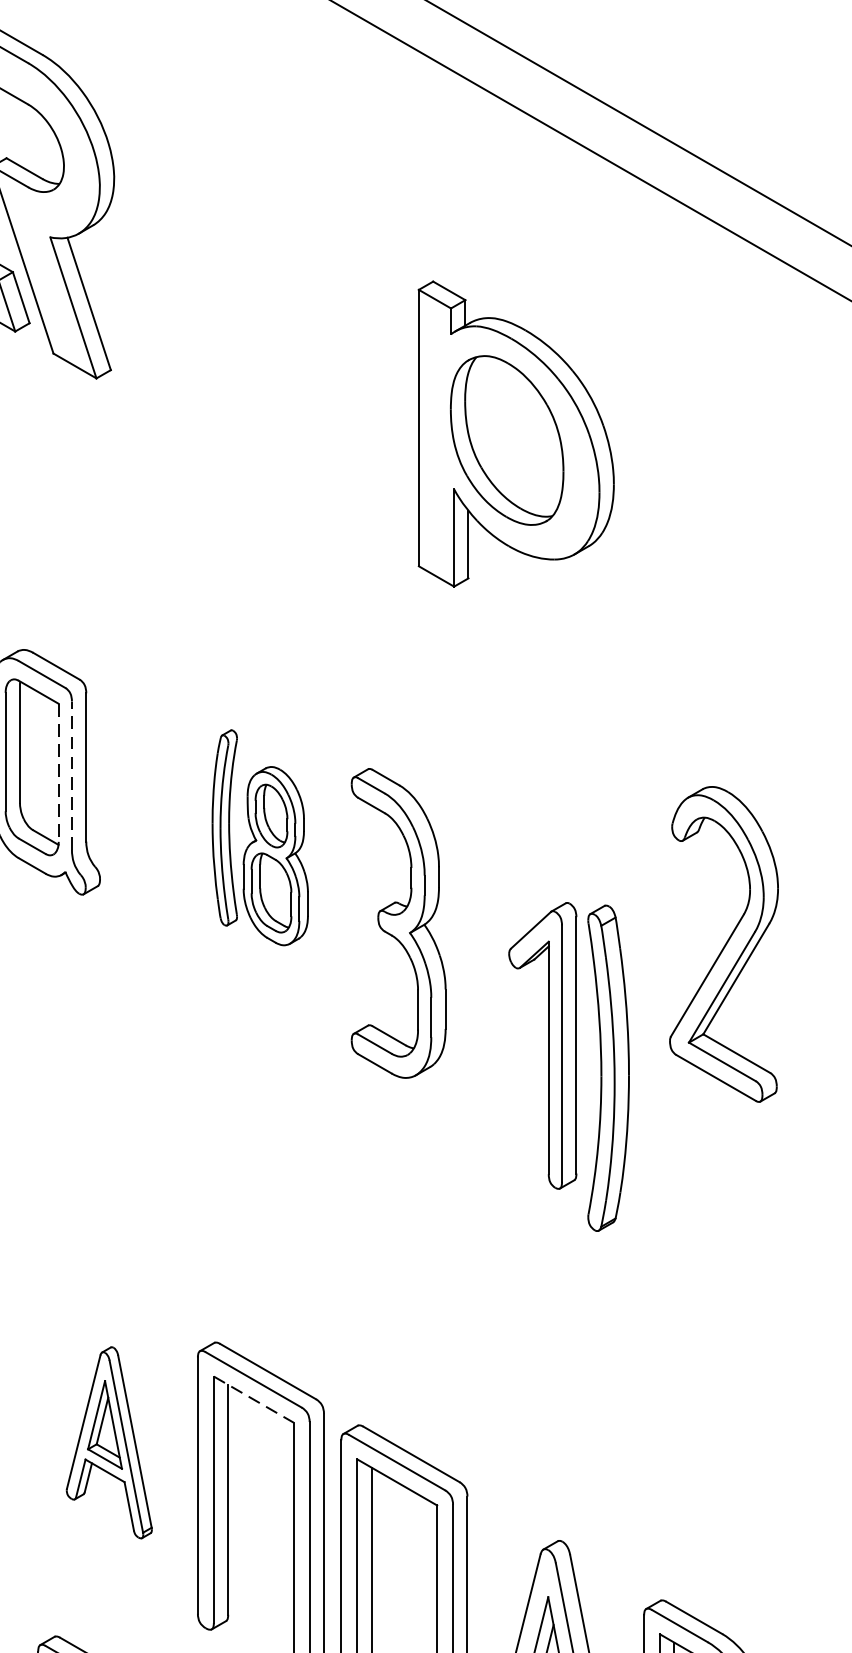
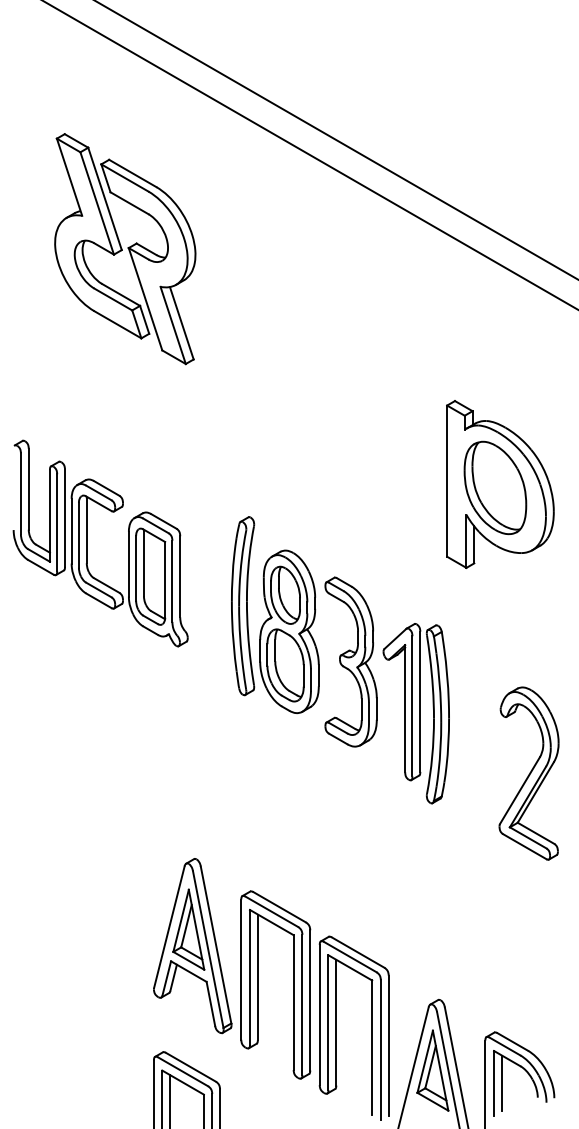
part: (516, 434) -> (500, 484), moved
line: (59, 772) -> (165, 579), dashed -> solid
line: (72, 776) -> (172, 581), dashed -> solid
part: (260, 838) -> (275, 615), size x1.67
part: (722, 944) -> (528, 773), moved
part: (567, 1066) -> (415, 713), moved
line: (254, 1399) -> (272, 922), dashed -> solid
part: (108, 1443) -> (192, 946), size x1.67

